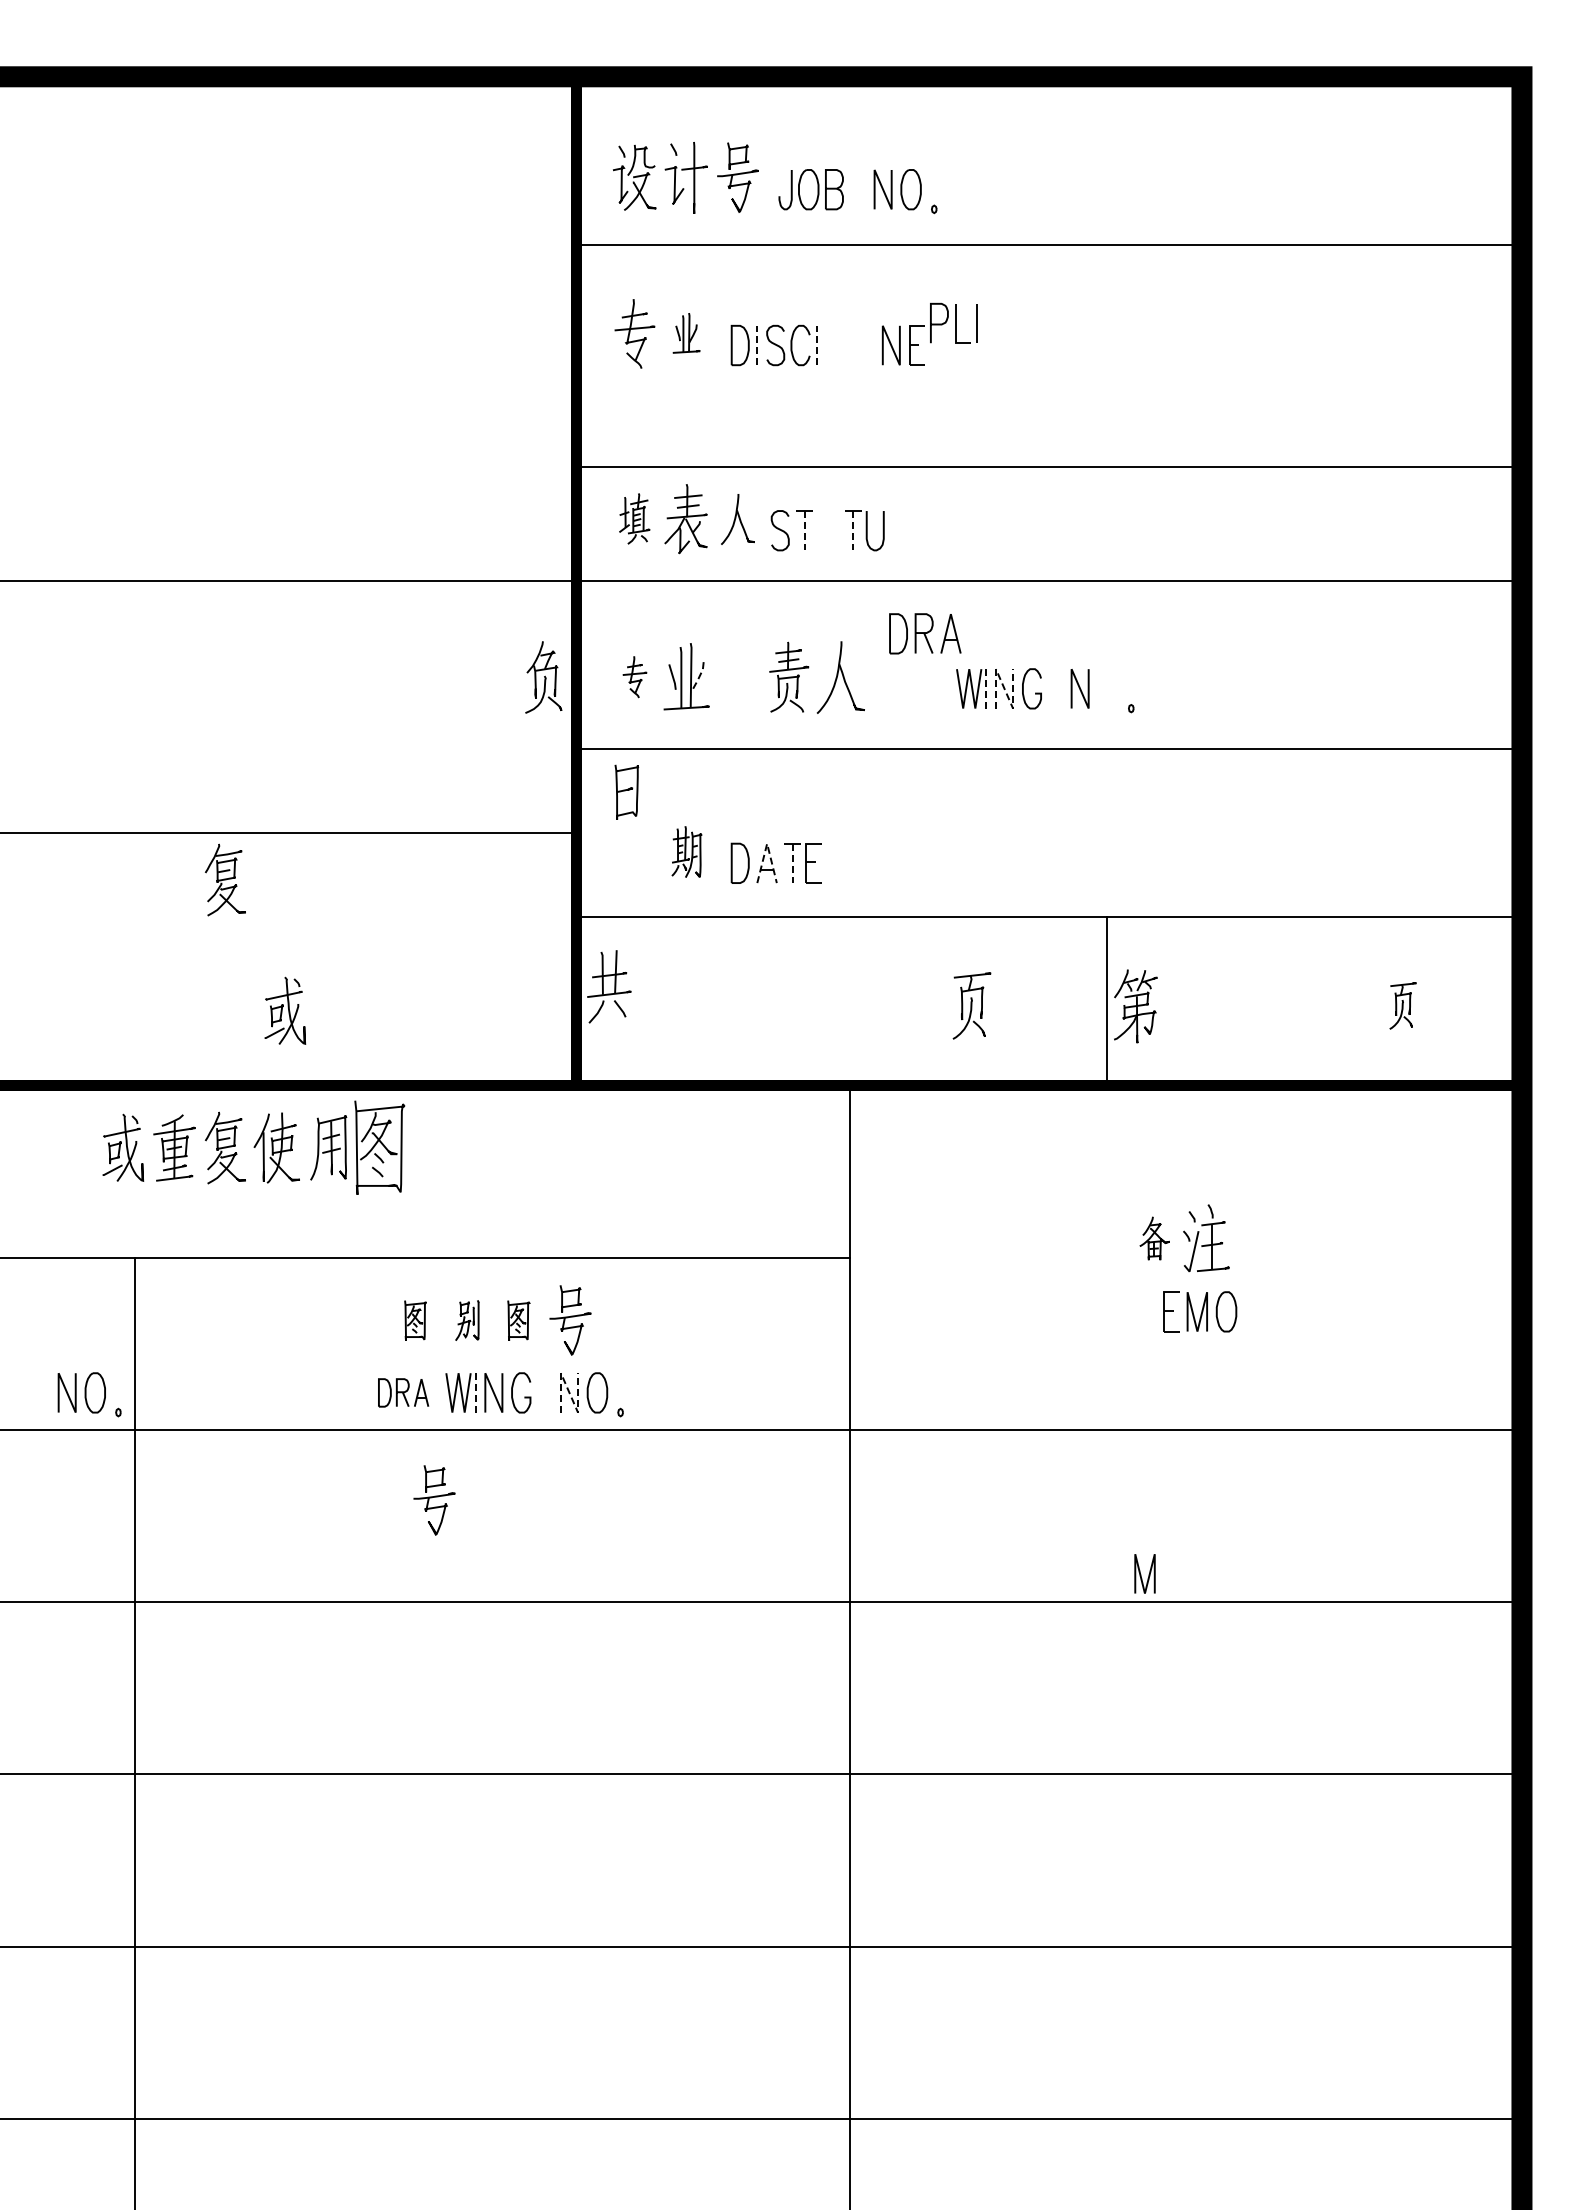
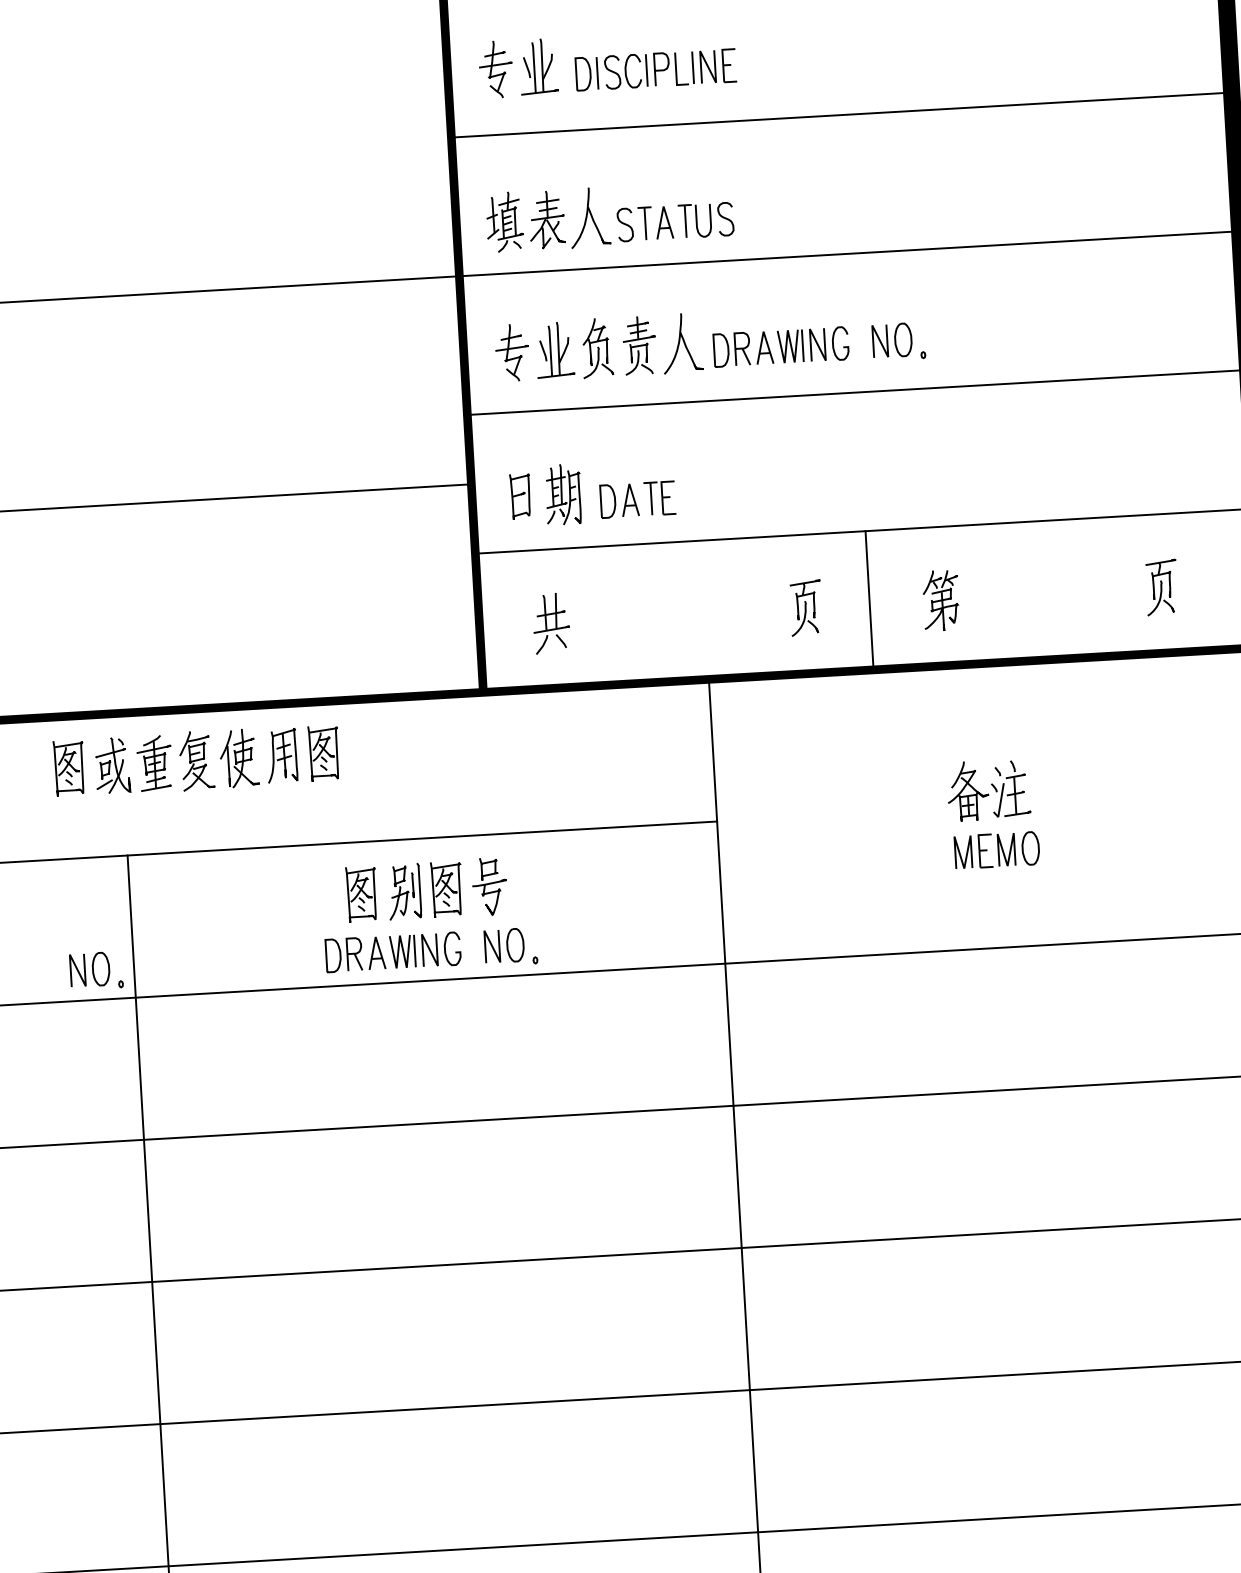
part: (953, 322) -> (673, 68), moved
part: (686, 332) -> (538, 65), size x1.67
line: (757, 345) -> (597, 73), dashed -> solid
line: (817, 345) -> (647, 70), dashed -> solid
line: (1048, 466) -> (841, 114), moved
part: (634, 518) -> (504, 221), size x1.43
part: (737, 519) -> (589, 217), size x1.43
line: (804, 530) -> (645, 223), dashed -> solid
part: (827, 530) -> (664, 222), added
line: (853, 530) -> (685, 221), dashed -> solid
curve: (901, 530) -> (725, 219), added
part: (925, 633) -> (743, 348), moved
part: (634, 676) -> (511, 352), size x1.67
part: (543, 677) -> (596, 348), moved
line: (698, 678) -> (564, 350), dashed -> solid
line: (986, 688) -> (802, 345), dashed -> solid
part: (1107, 688) -> (902, 339), added
line: (1004, 689) -> (817, 345), dashed -> solid
part: (626, 791) -> (520, 495), moved
line: (767, 843) -> (629, 483), dashed -> solid
part: (686, 851) -> (563, 494), size x1.43
line: (792, 863) -> (651, 499), dashed -> solid
part: (225, 879) -> (184, 539), removed
part: (609, 986) -> (551, 623), moved
line: (1107, 1001) -> (869, 600), moved
part: (1402, 1005) -> (1161, 587), size x1.43
part: (285, 1010) -> (239, 644), removed
part: (70, 1147) -> (68, 767), added
part: (379, 1147) -> (323, 753), size x0.71
part: (1154, 1238) -> (967, 791), size x1.67
part: (415, 1320) -> (361, 894), size x1.67
part: (467, 1320) -> (404, 891), size x1.67
part: (518, 1320) -> (446, 889), size x1.67
part: (403, 1392) -> (355, 954), size x1.43
line: (475, 1392) -> (414, 950), dashed -> solid
line: (569, 1393) -> (492, 947), dashed -> solid
part: (434, 1500) -> (386, 1041), removed
line: (1141, 1574) -> (960, 853), moved

